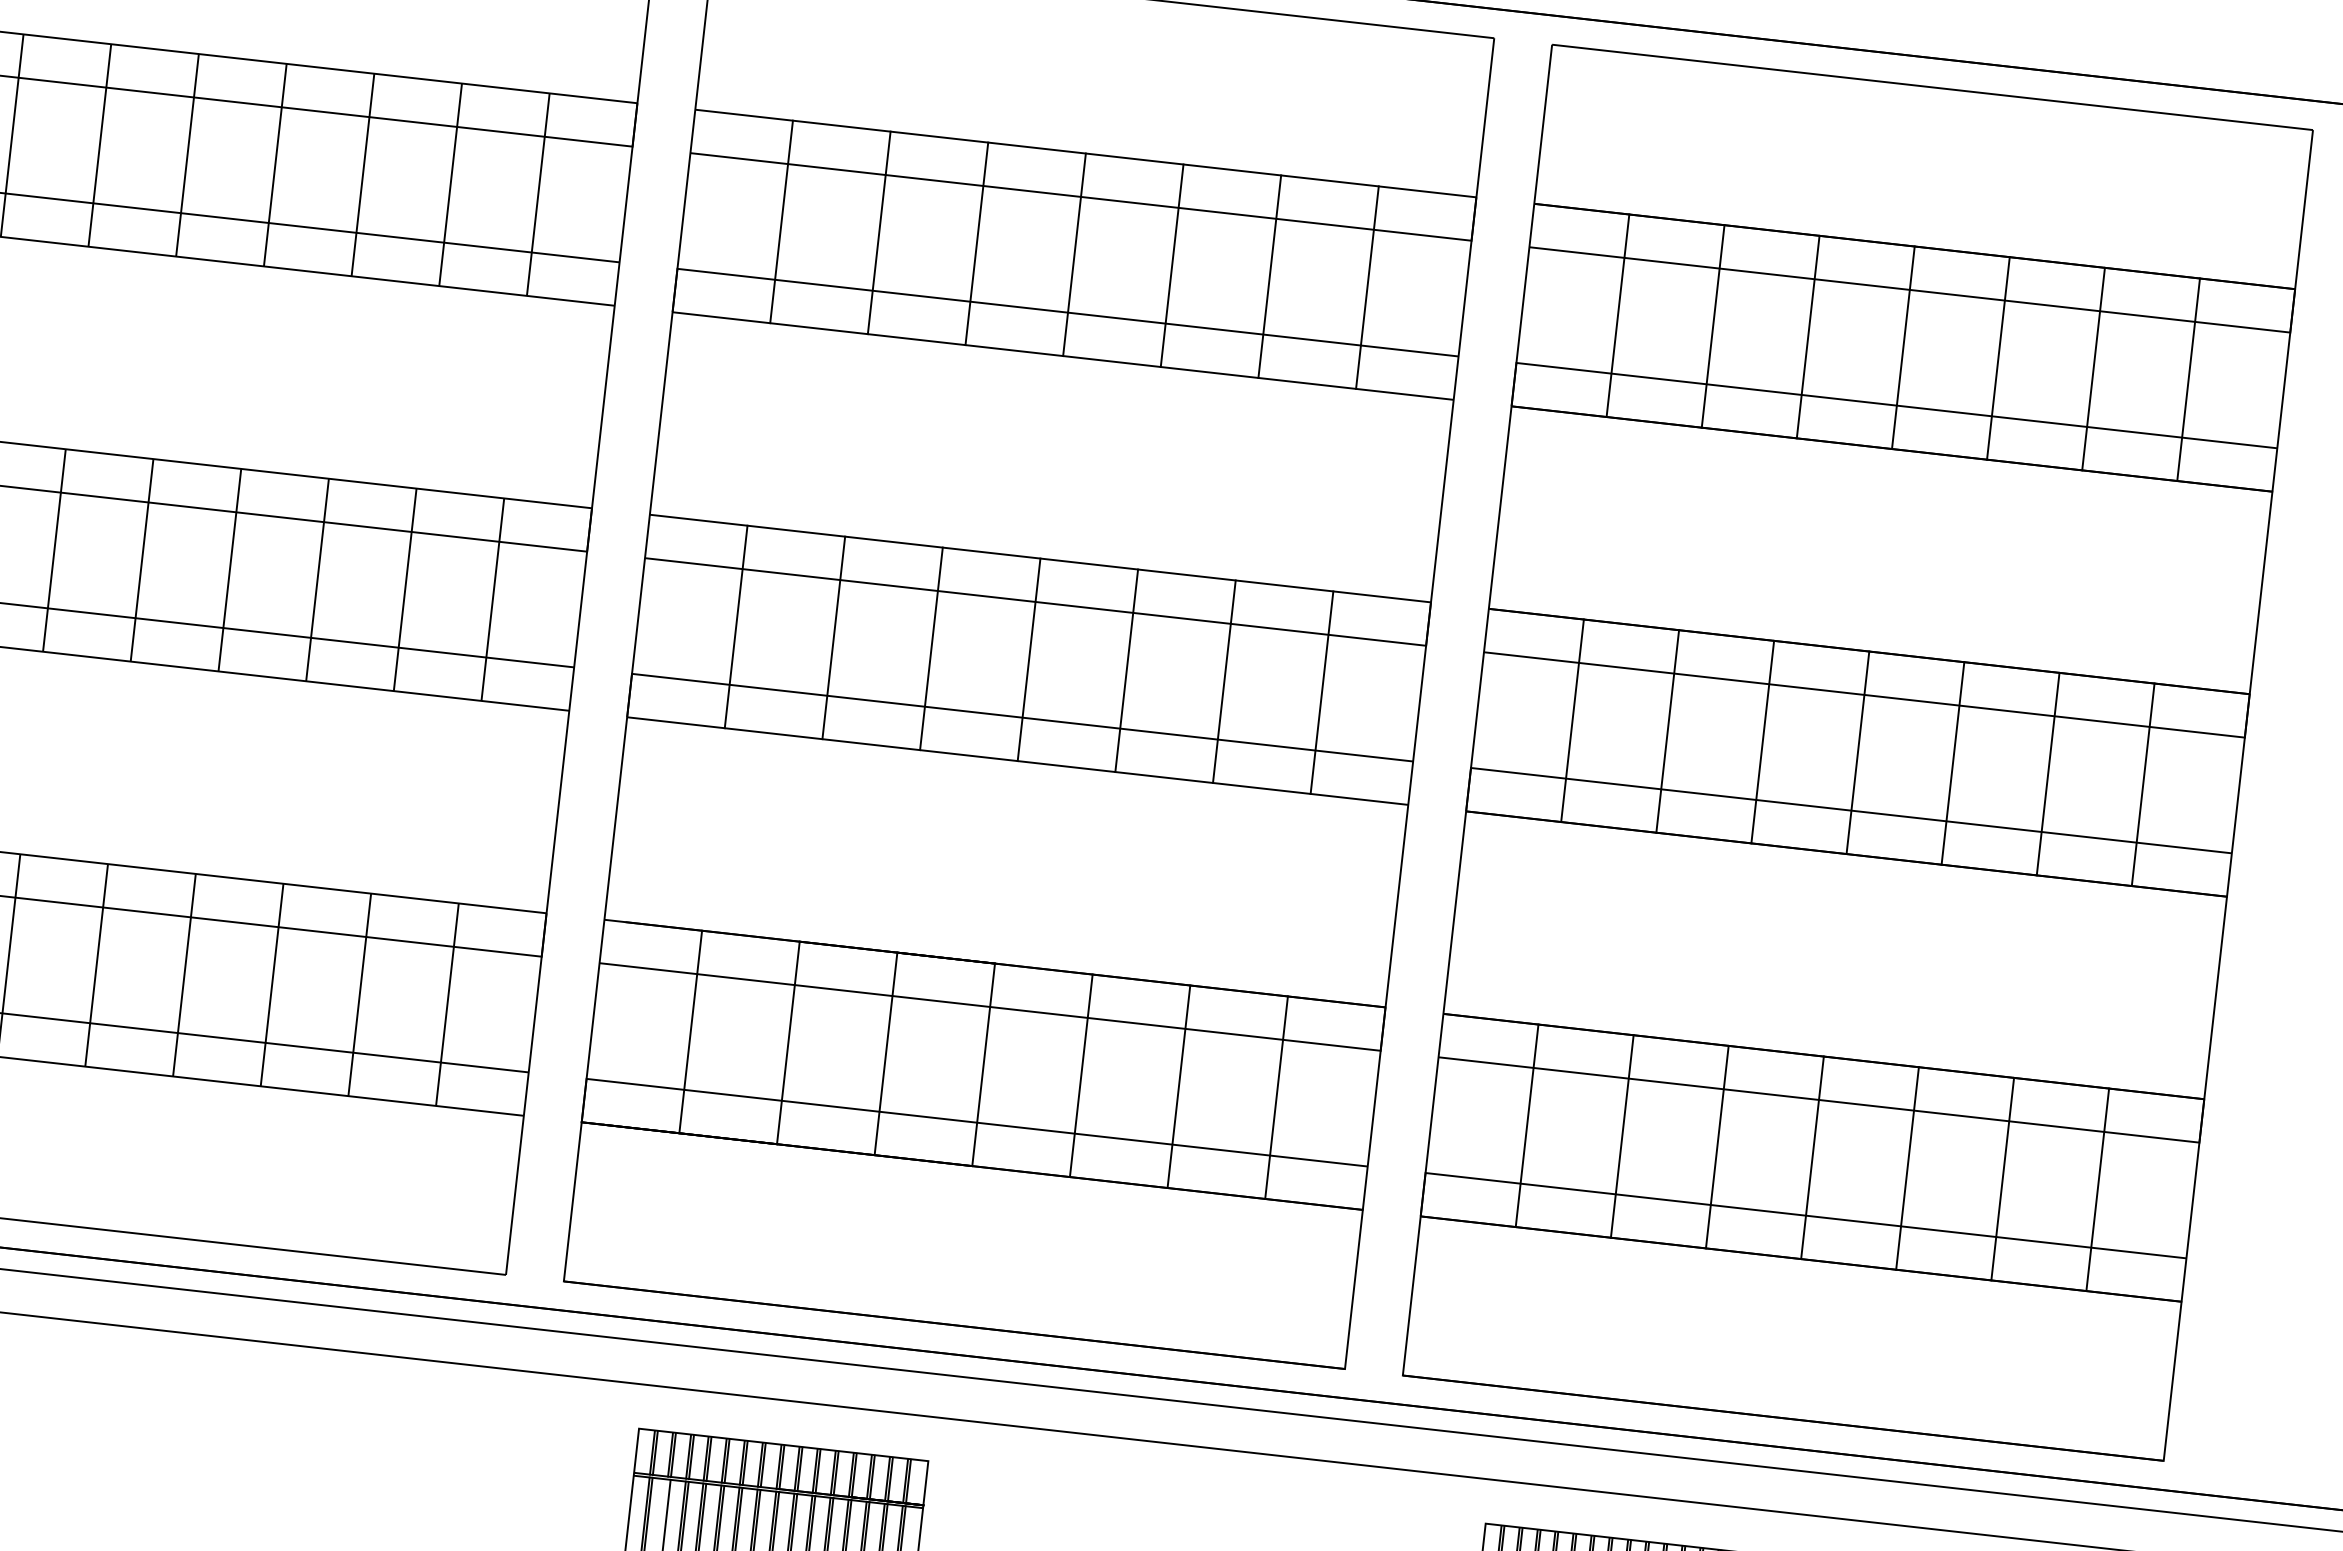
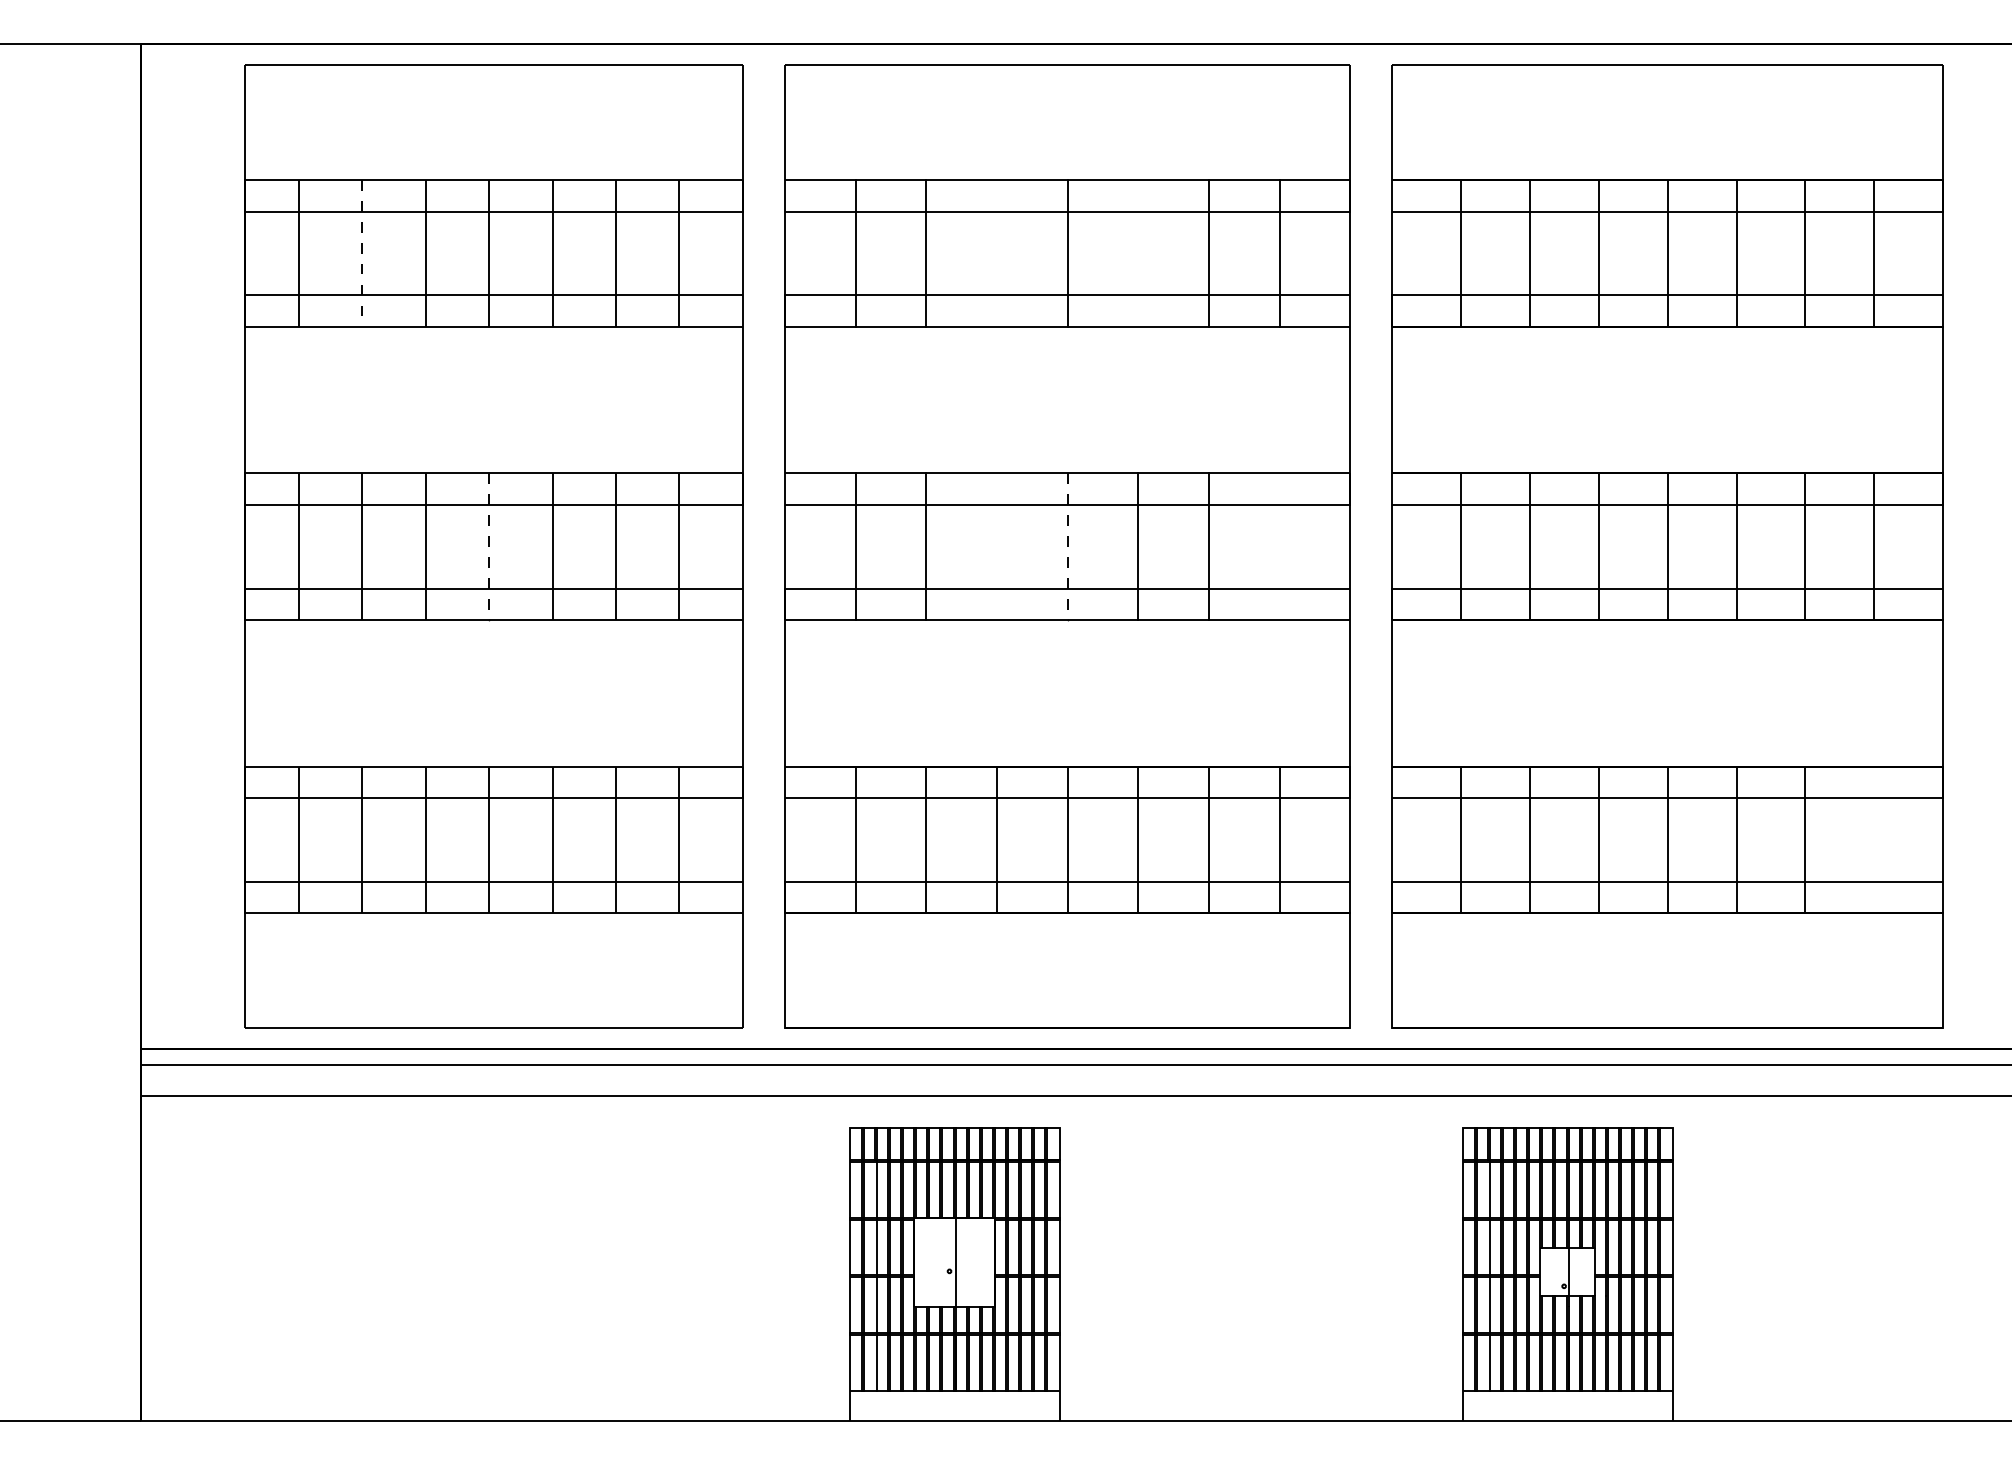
line: (100, 146) -> (362, 254), solid -> dashed
line: (976, 243) -> (996, 253), removed
line: (1172, 265) -> (1138, 253), removed
line: (230, 571) -> (489, 547), solid -> dashed
line: (930, 648) -> (996, 546), removed
line: (1028, 660) -> (1067, 547), solid -> dashed
line: (1321, 692) -> (1279, 546), removed
line: (2098, 1189) -> (1874, 839), removed

